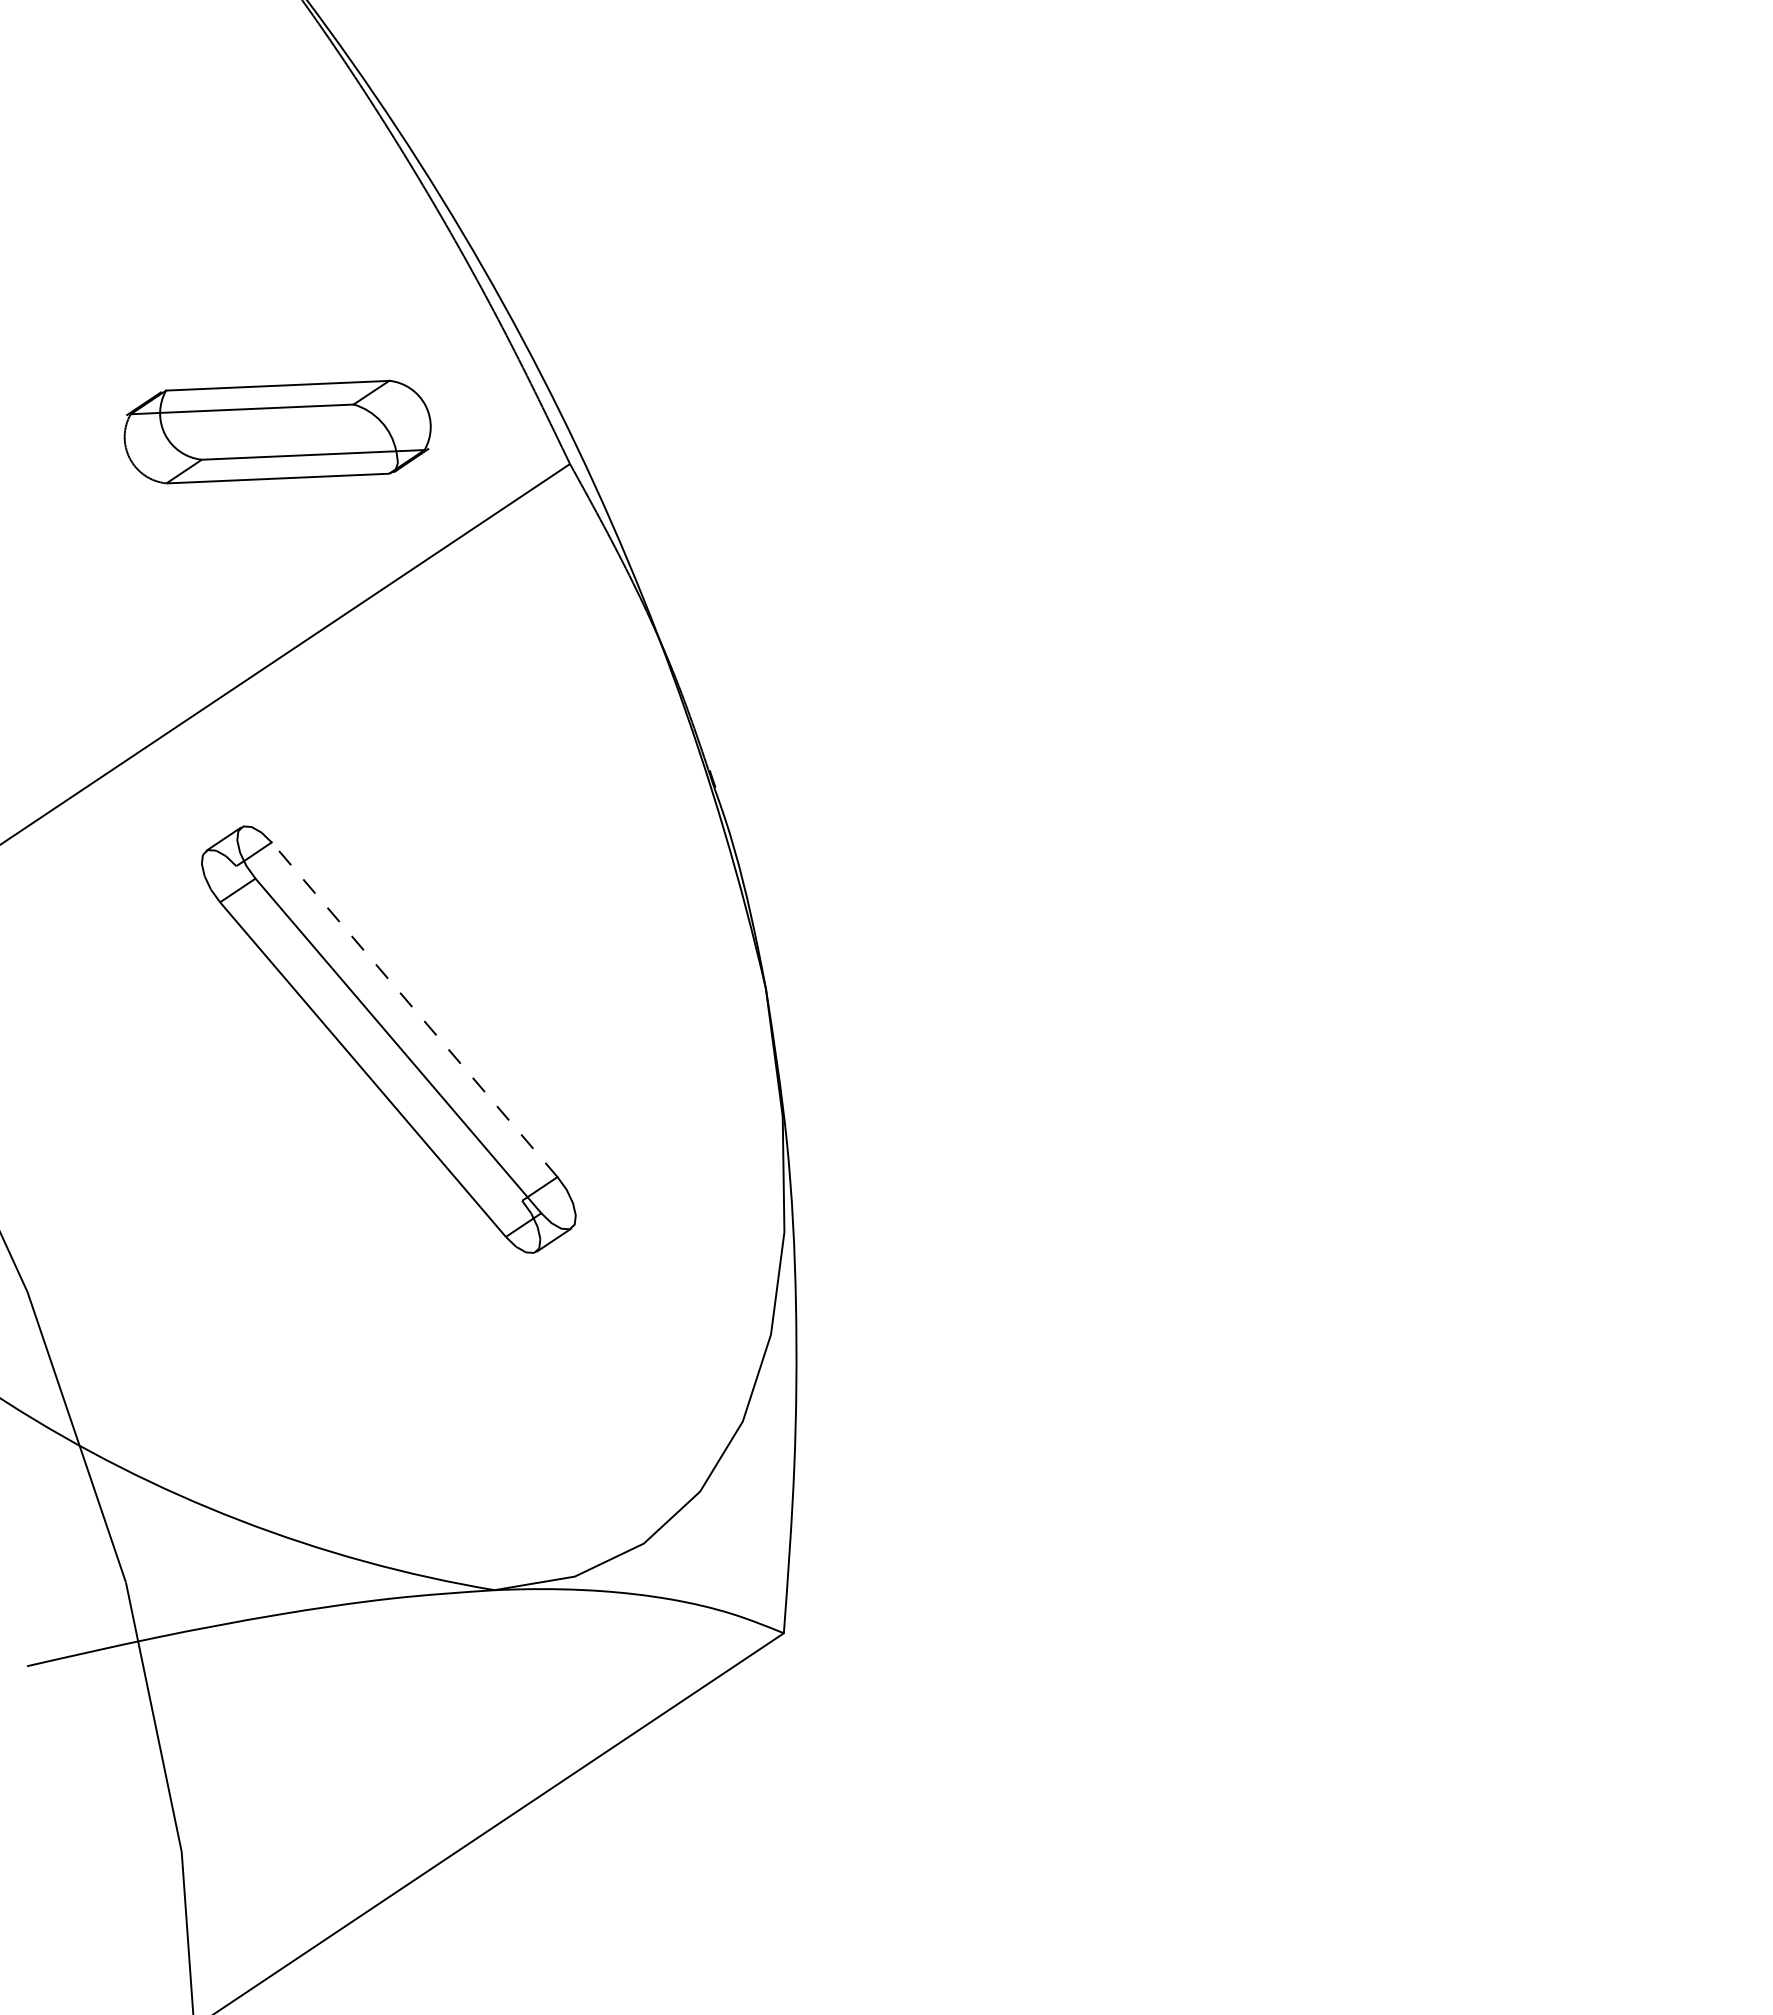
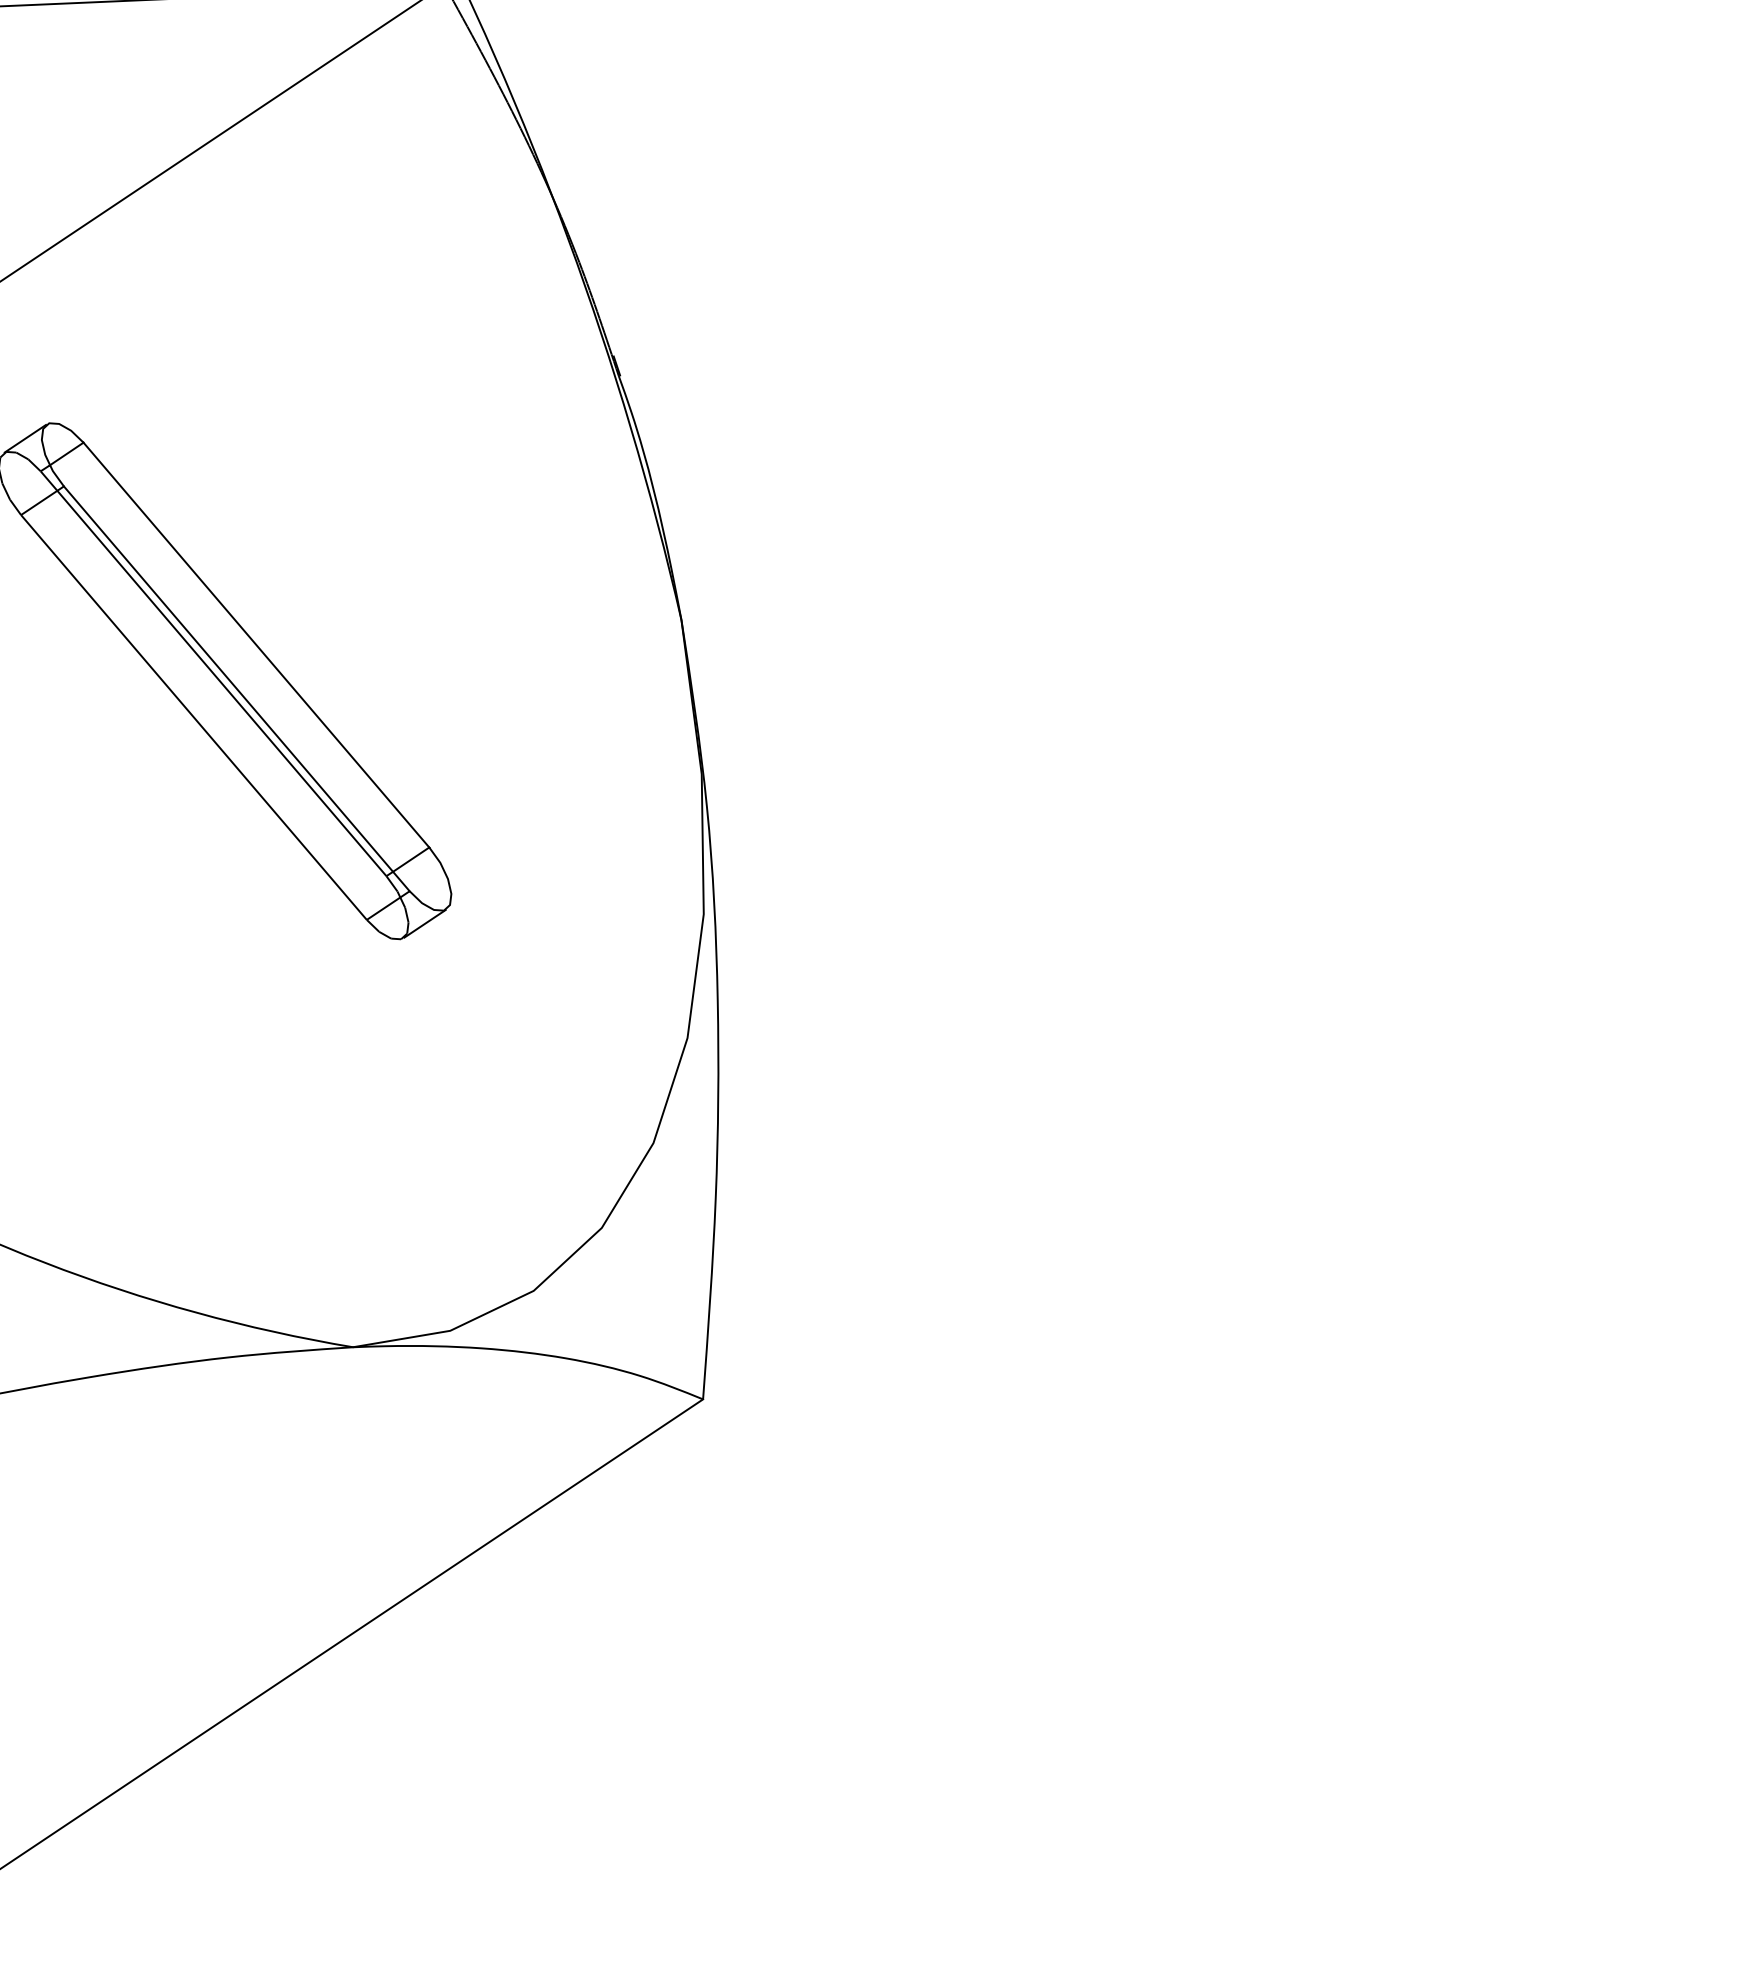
line: (414, 1009) -> (256, 644), dashed -> solid
line: (379, 1033) -> (213, 673), added

